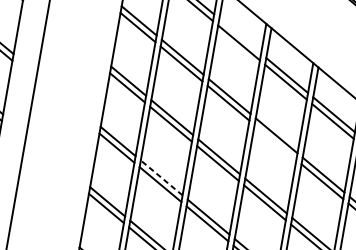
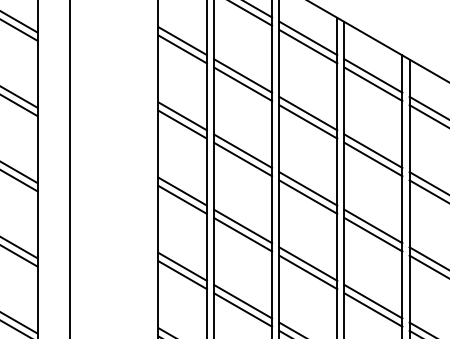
line: (240, 36) -> (308, 38), added
line: (275, 142) -> (373, 159), added
line: (161, 177) -> (242, 226), dashed -> solid

